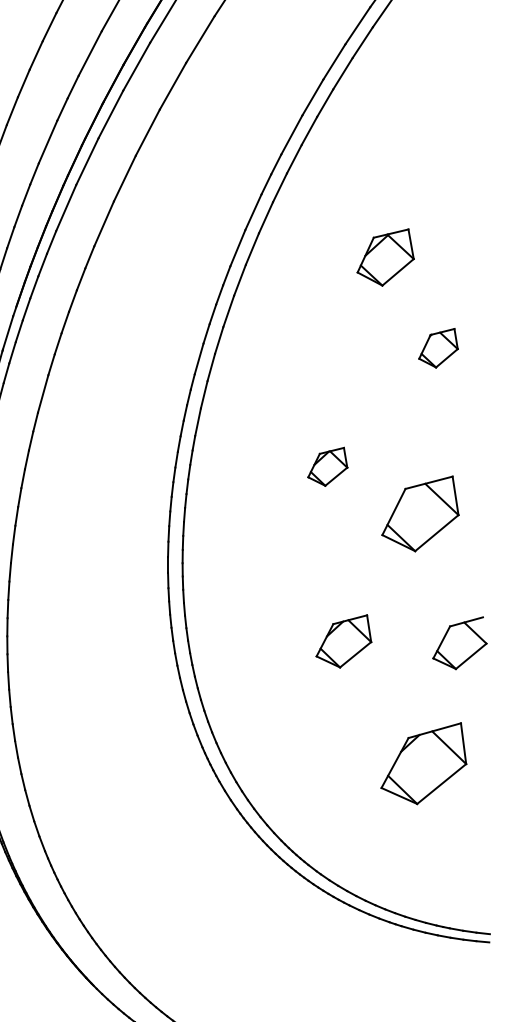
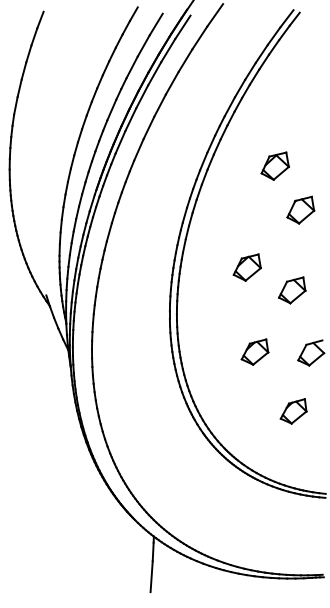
part: (437, 346) -> (300, 209), size x1.43
part: (326, 466) -> (246, 267), size x1.43
part: (421, 514) -> (292, 290), size x0.71
part: (423, 764) -> (293, 411), size x0.62

